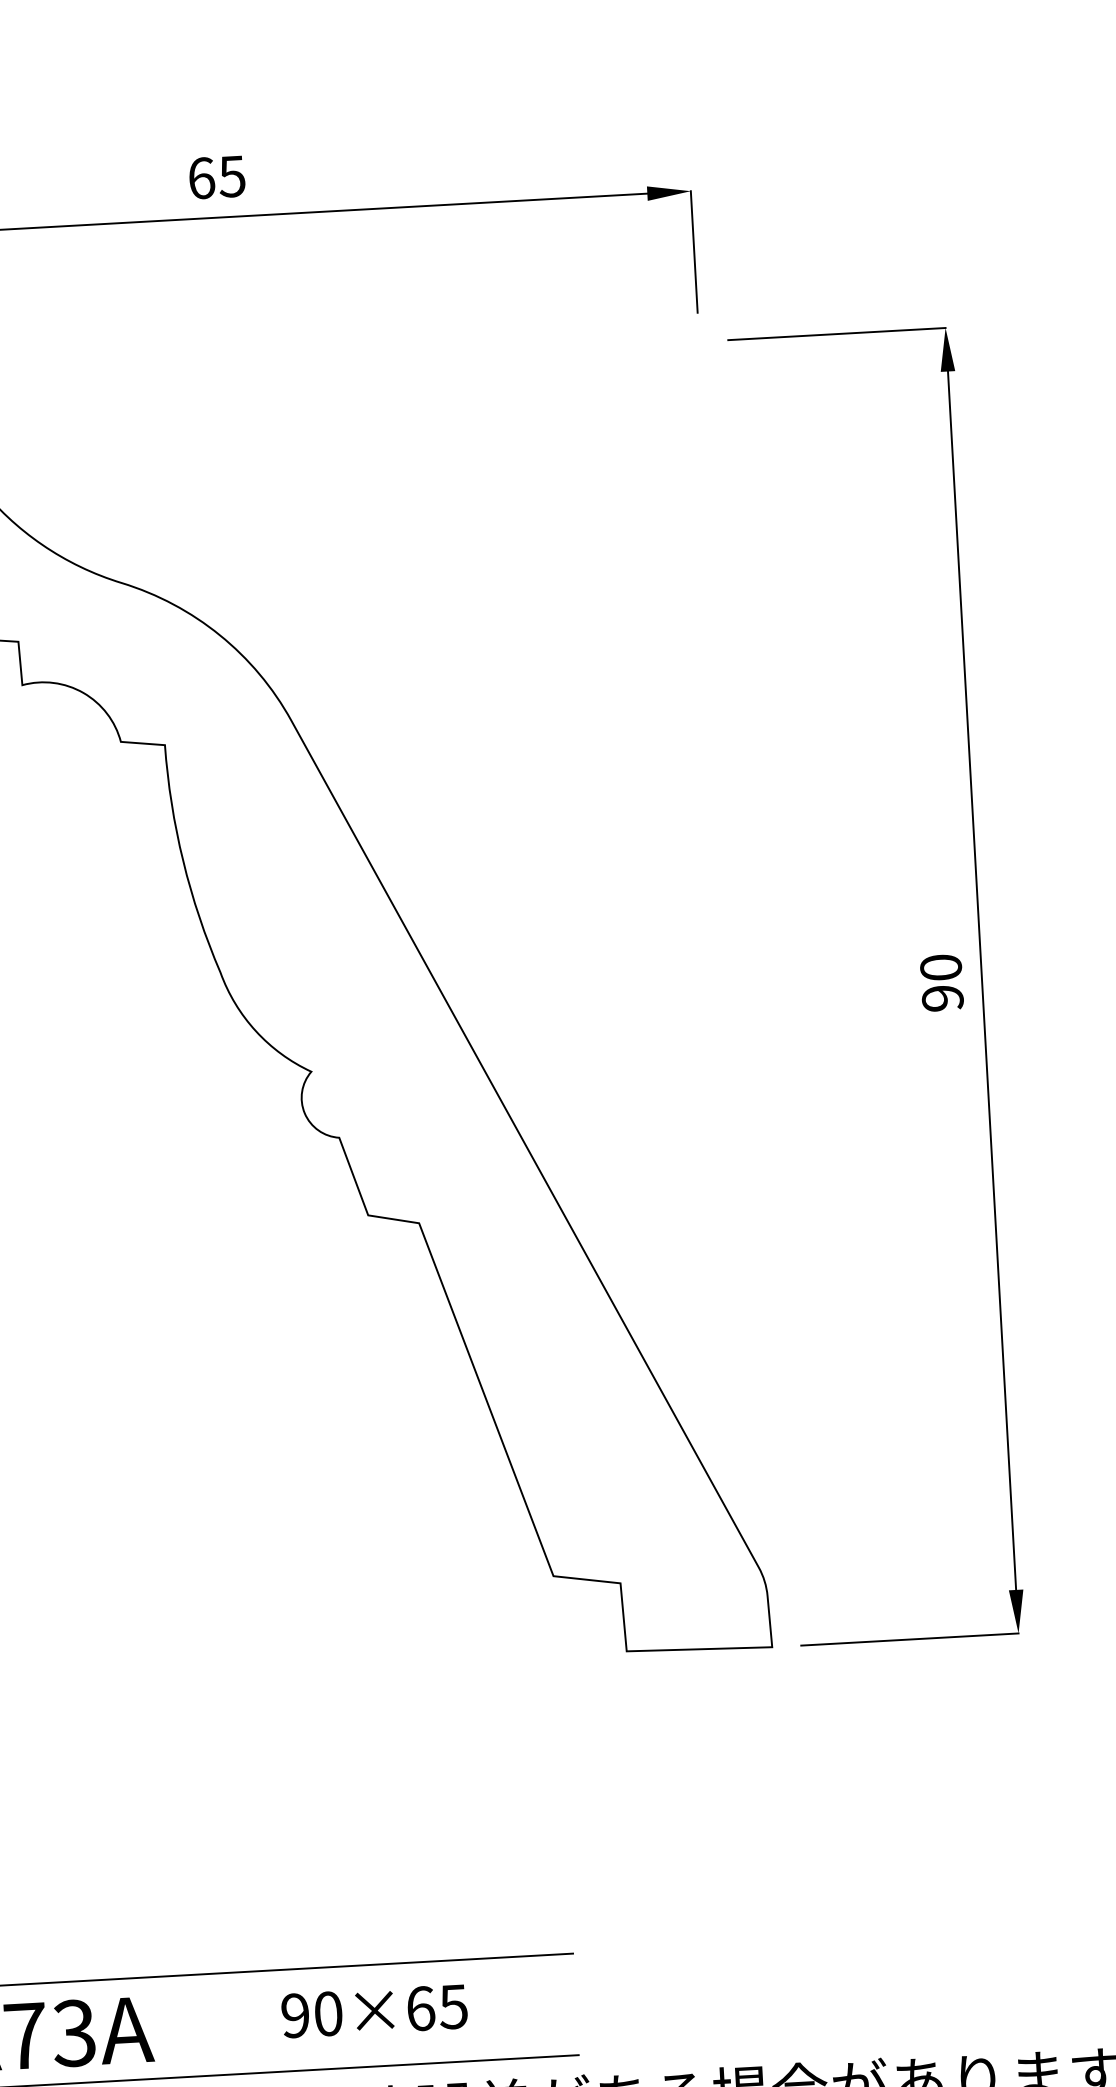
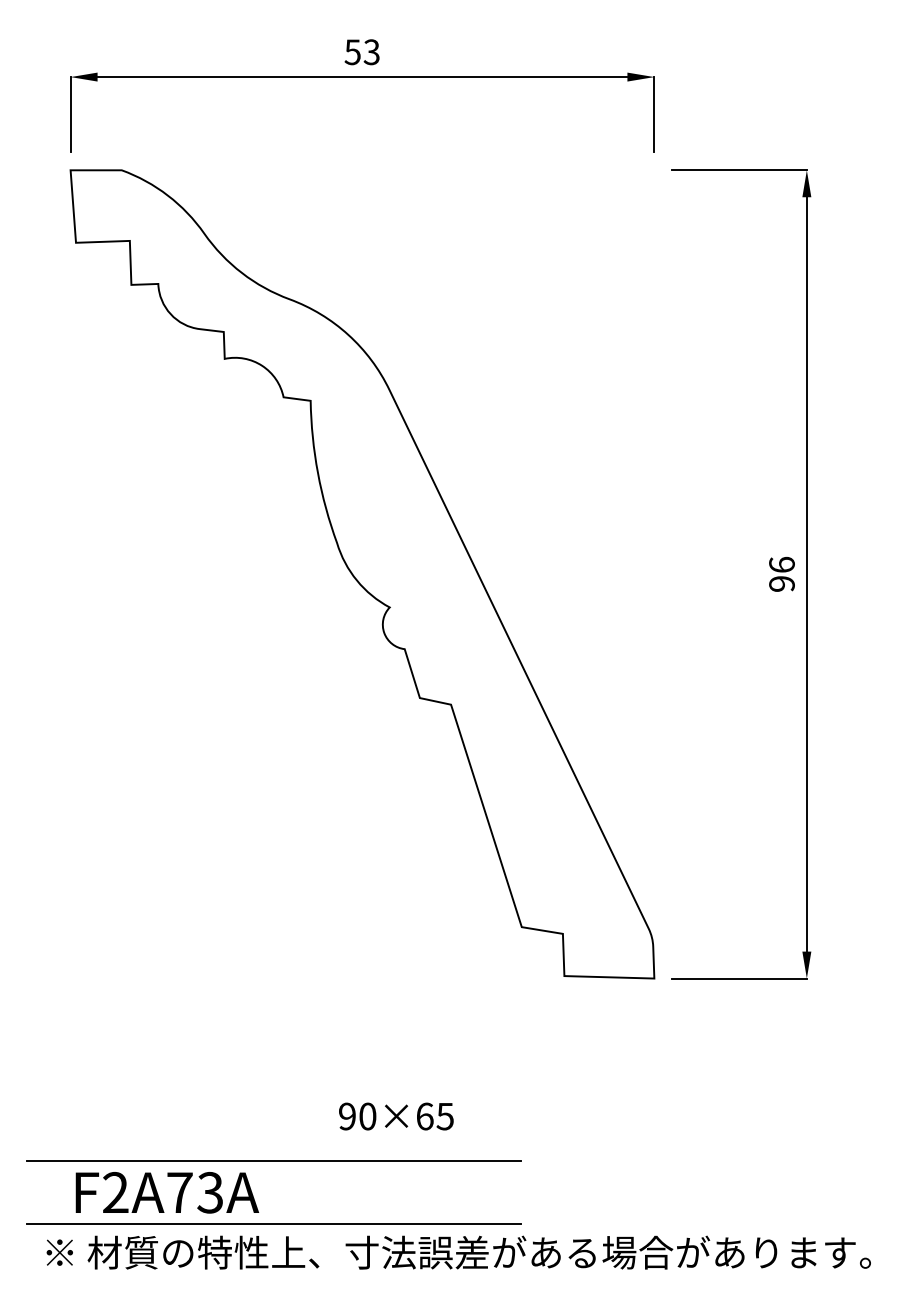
text: (215, 177) -> (361, 52), 65 -> 53
text: (940, 966) -> (781, 564), 90 -> 96
text: (374, 2011) -> (396, 1116), moved

